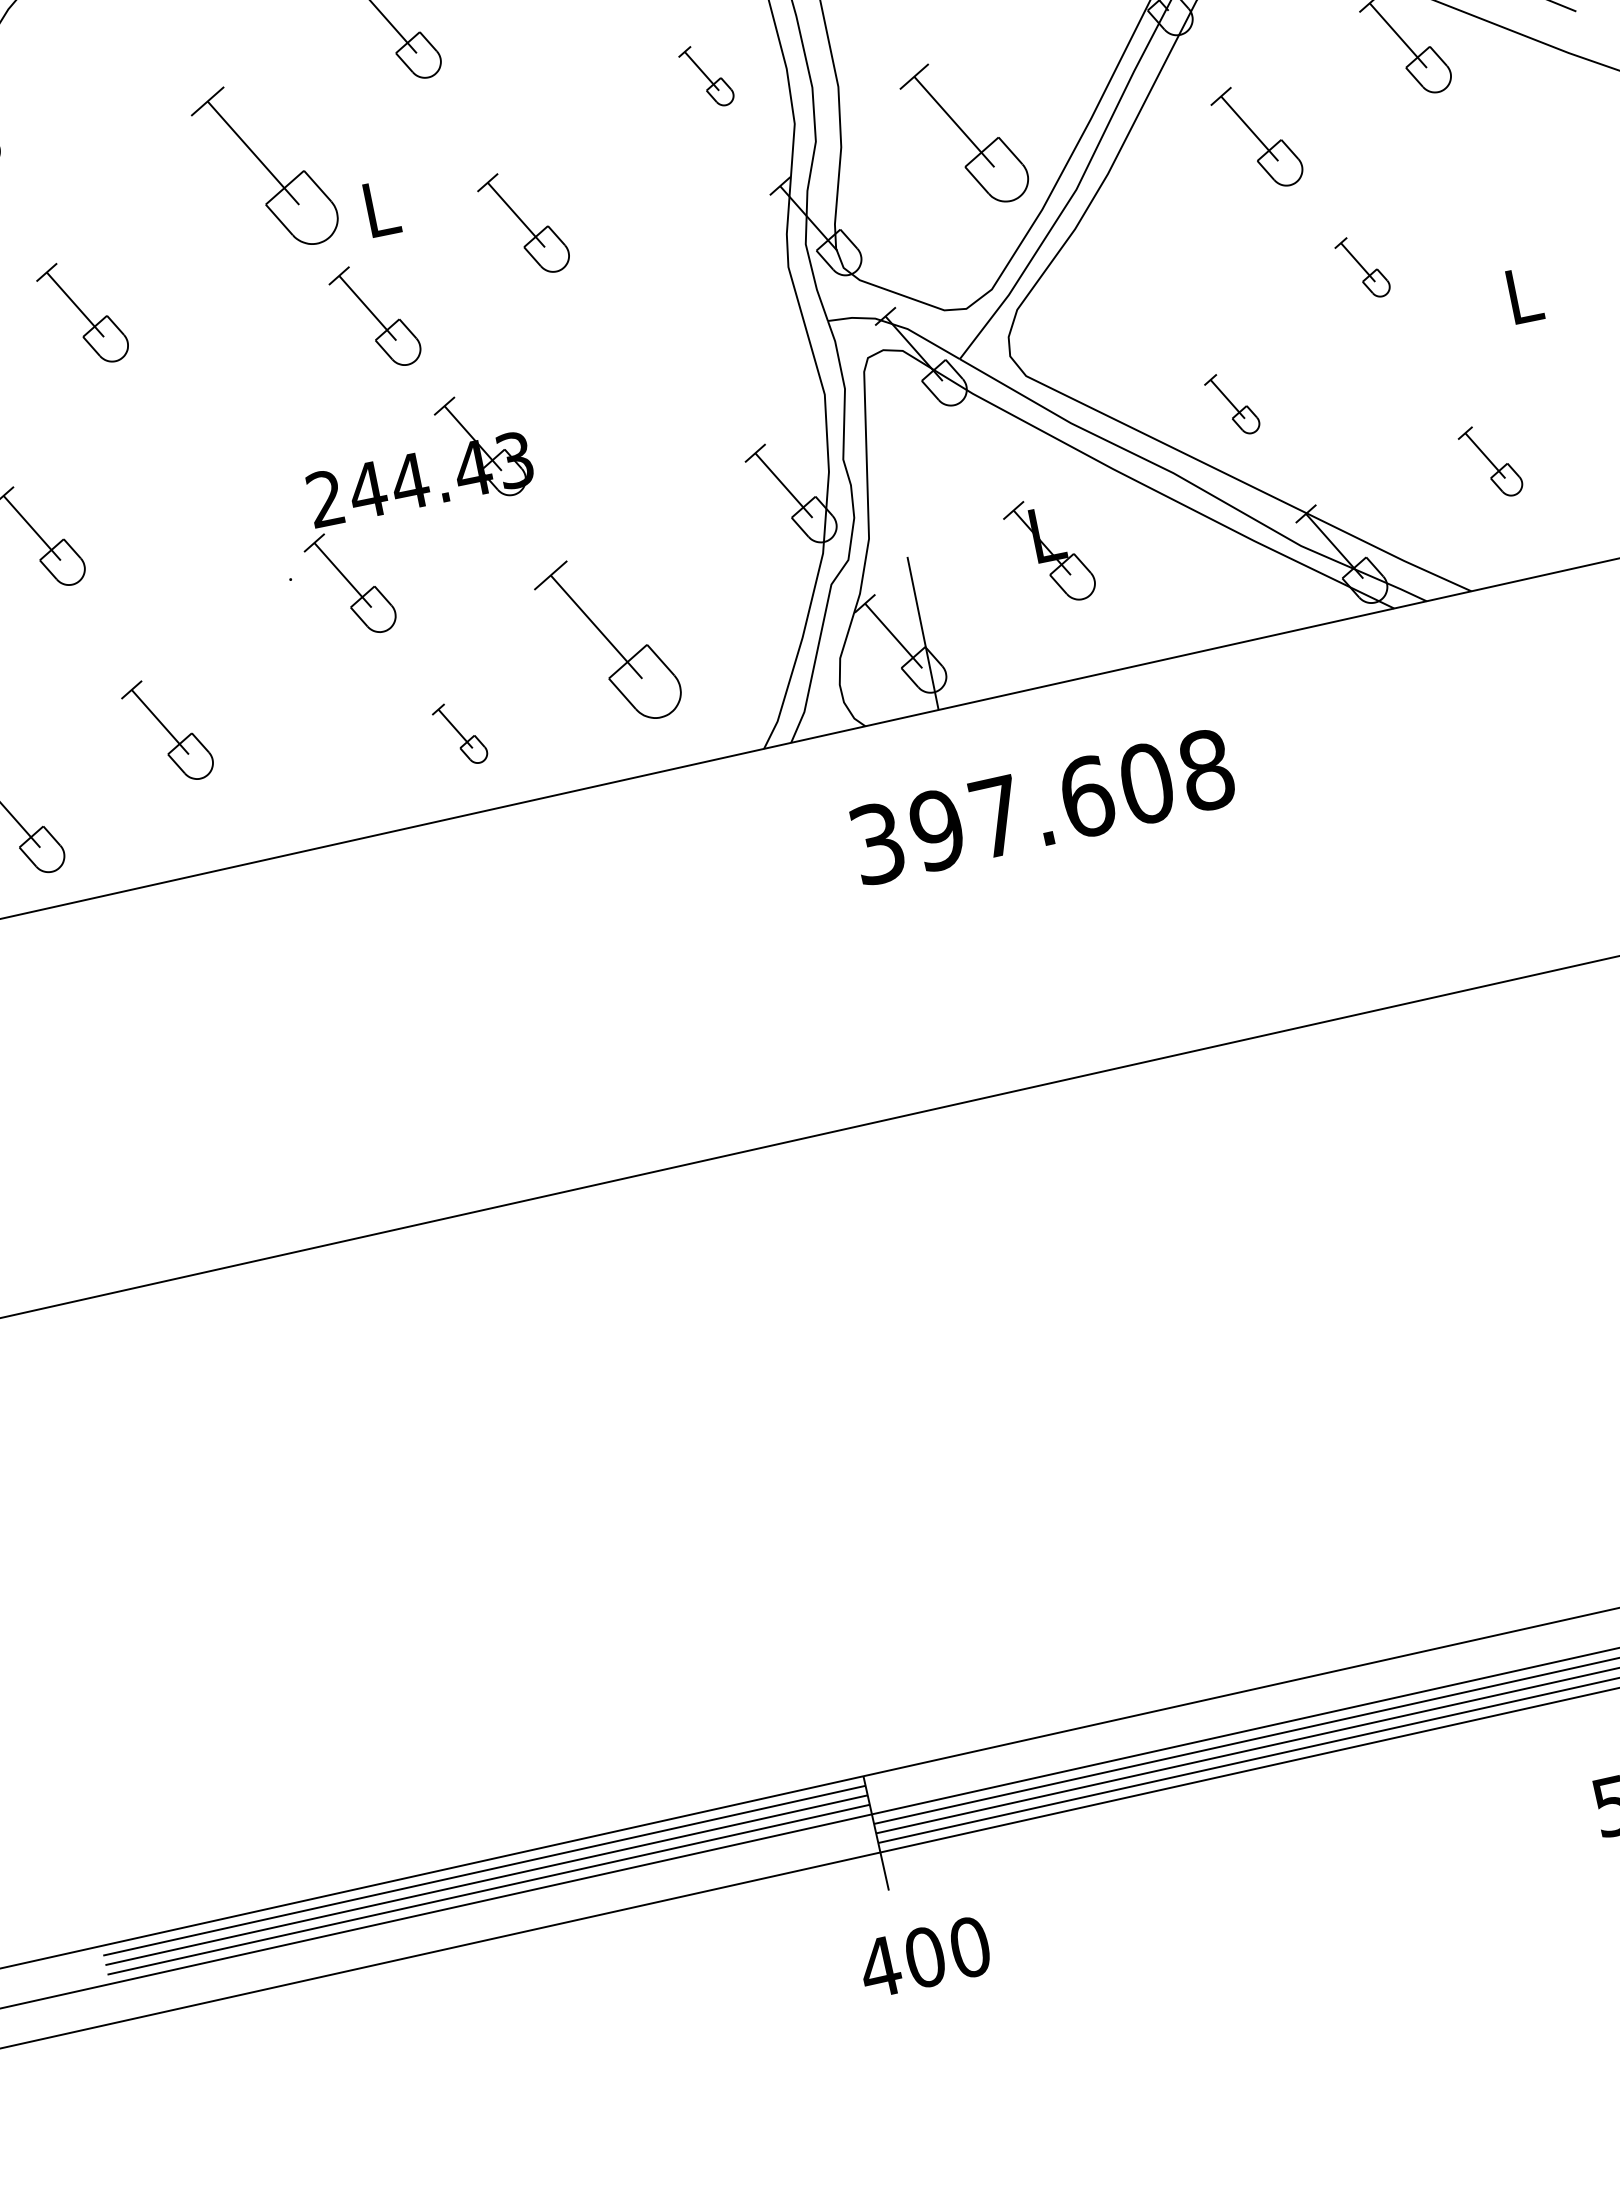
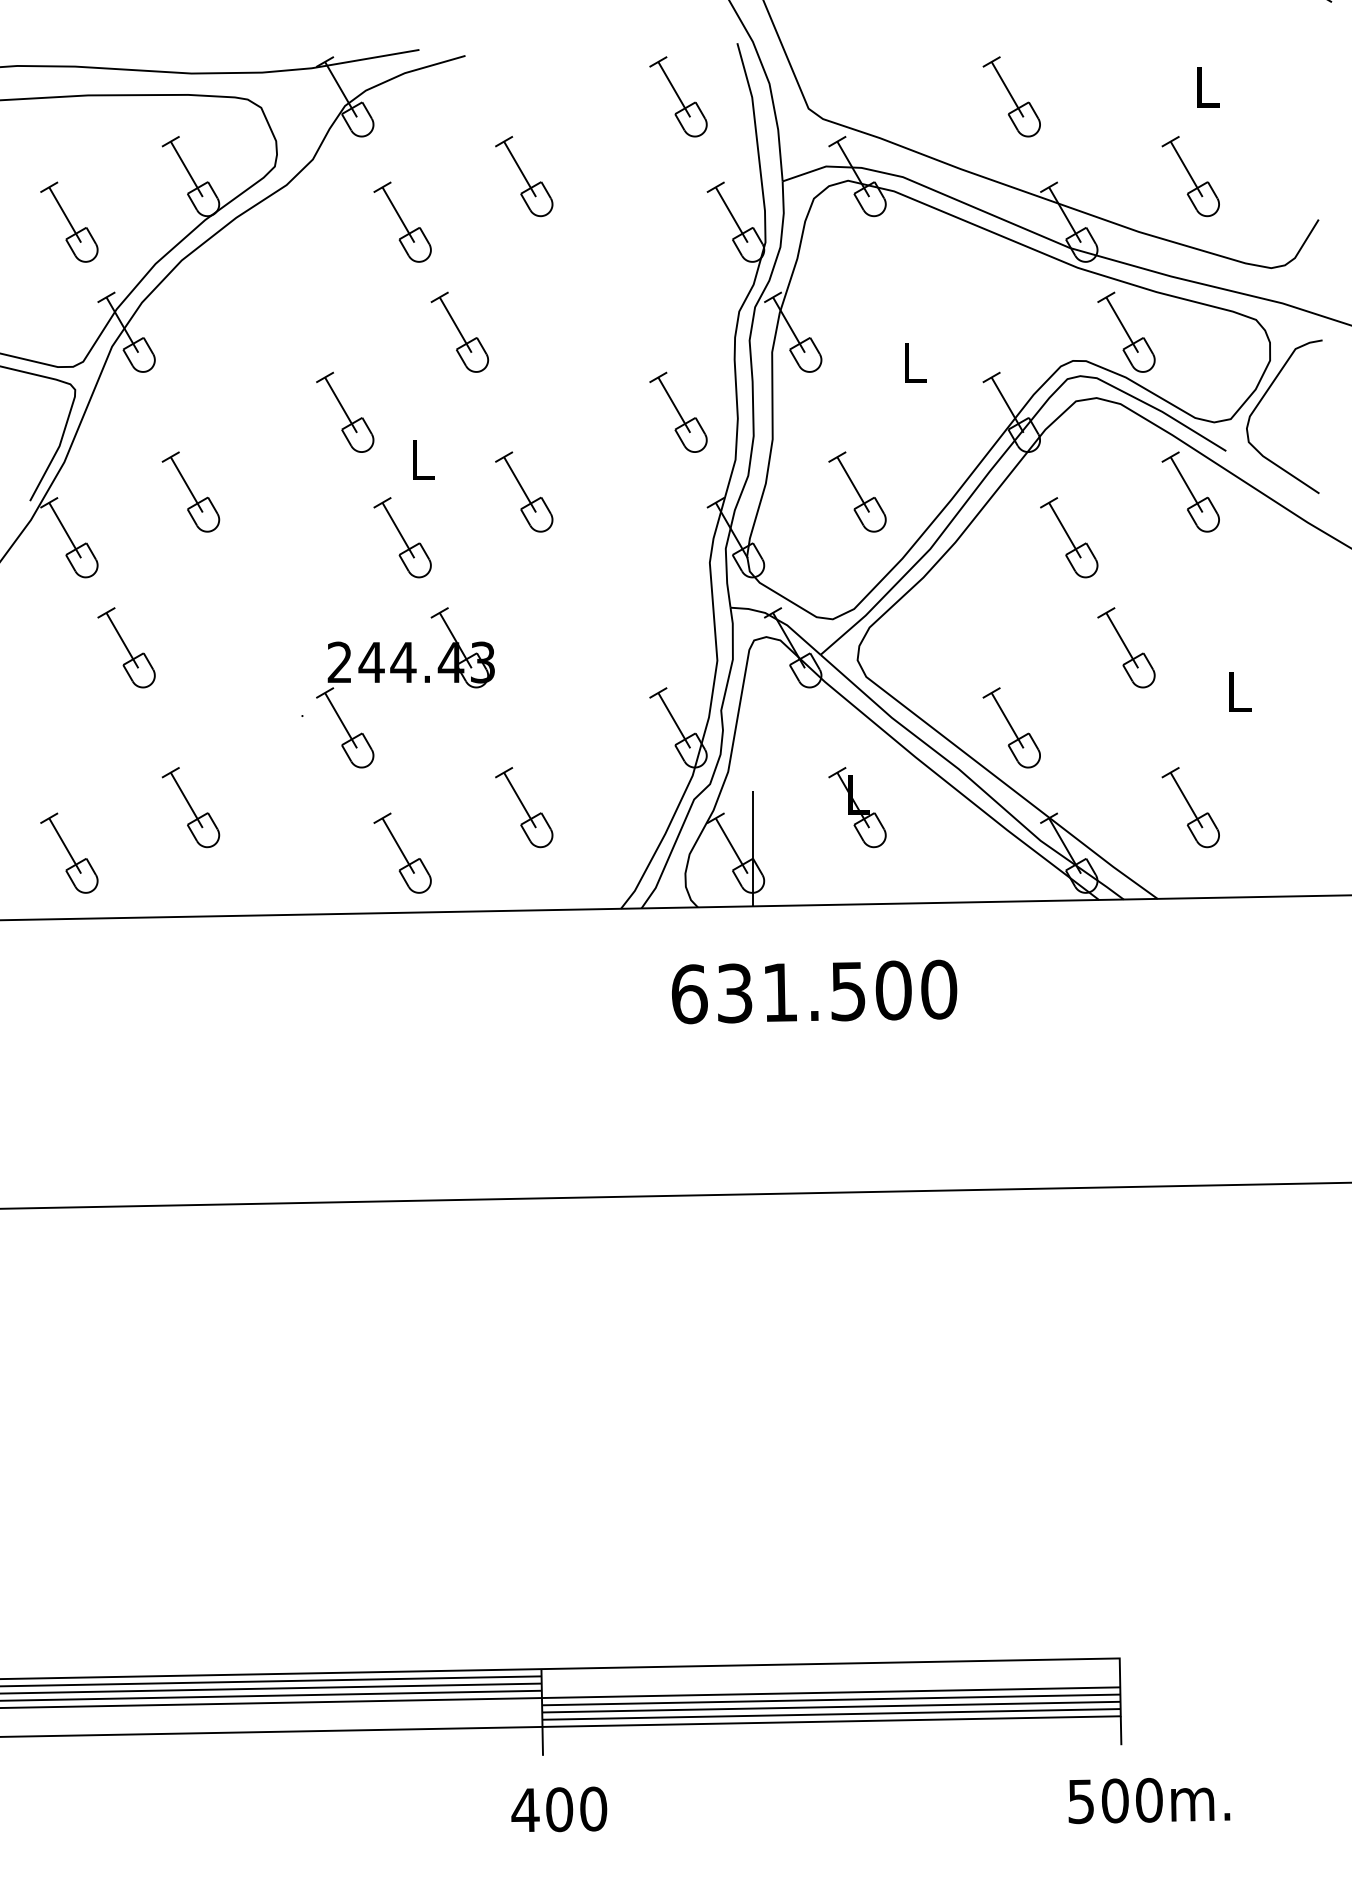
part: (706, 75) -> (678, 411), size x1.67
part: (964, 133) -> (857, 491), size x0.71
part: (265, 165) -> (345, 411), size x0.62
part: (1362, 267) -> (1126, 647), size x1.67
part: (1231, 403) -> (1011, 727), size x1.67
part: (1490, 461) -> (1190, 807), size x1.43
part: (609, 640) -> (524, 807), size x0.62
part: (459, 733) -> (402, 852), size x1.67
text: (1042, 807) -> (814, 992), 397.608 -> 631.500

